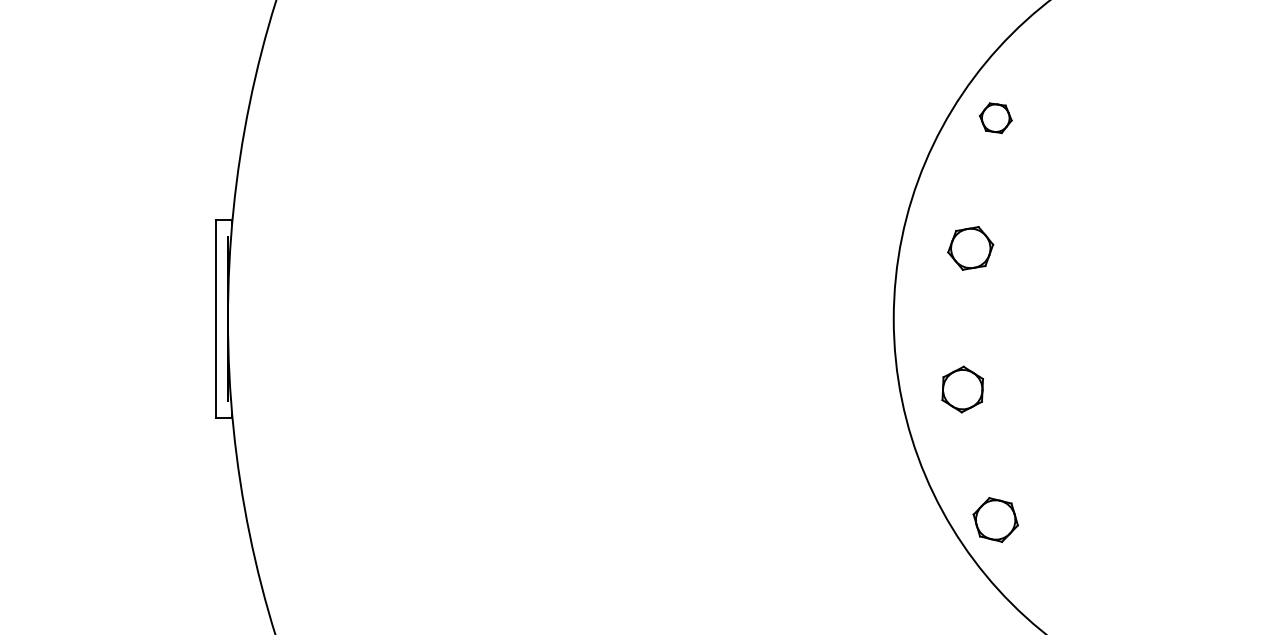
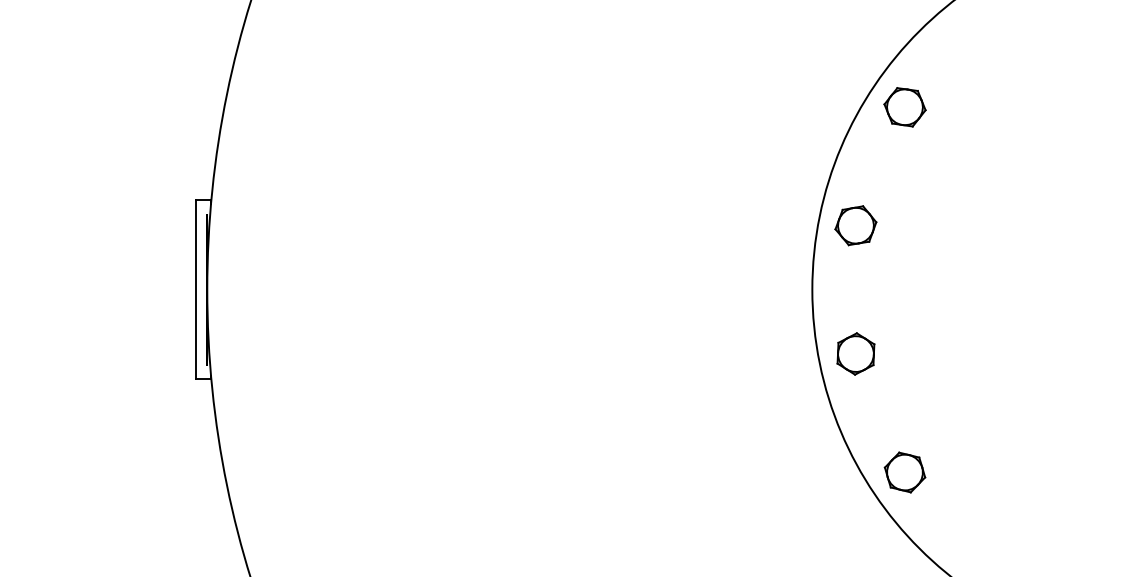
part: (995, 118) -> (904, 107), size x1.43
part: (970, 248) -> (855, 225), moved
part: (962, 389) -> (855, 353), moved

